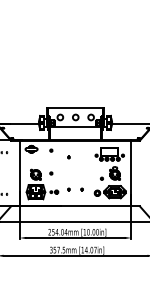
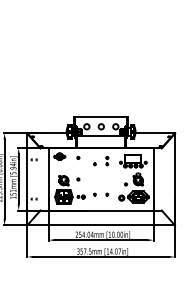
part: (82, 154) -> (107, 161), added

